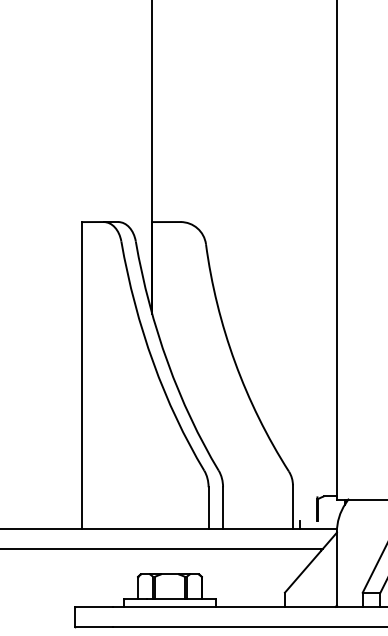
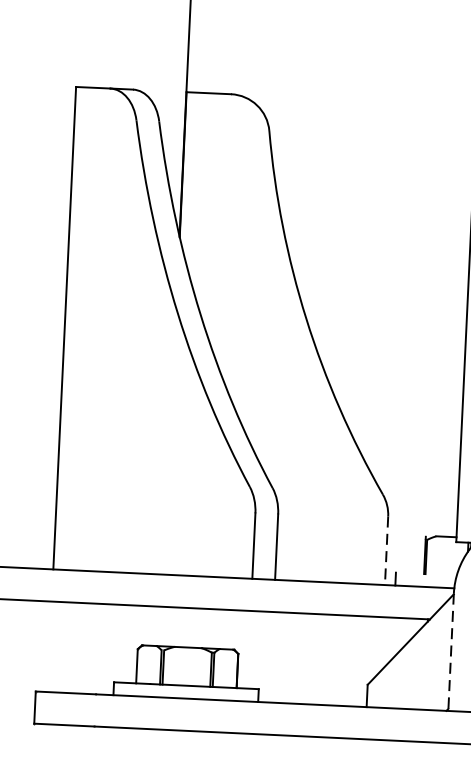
line: (292, 507) -> (385, 551), solid -> dashed
line: (336, 570) -> (450, 653), solid -> dashed

